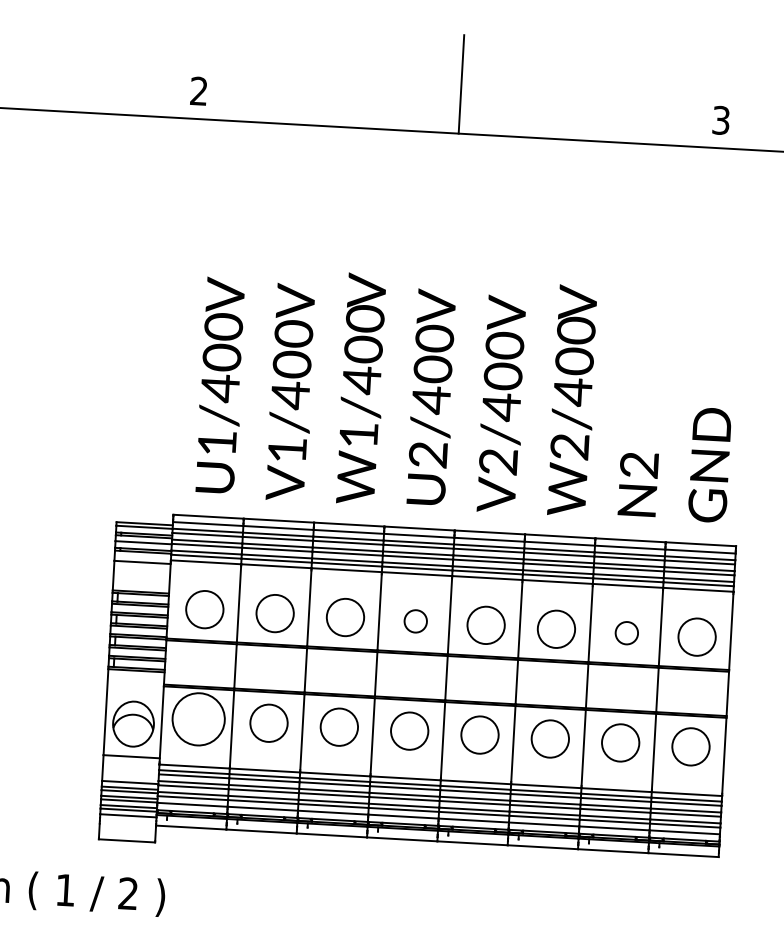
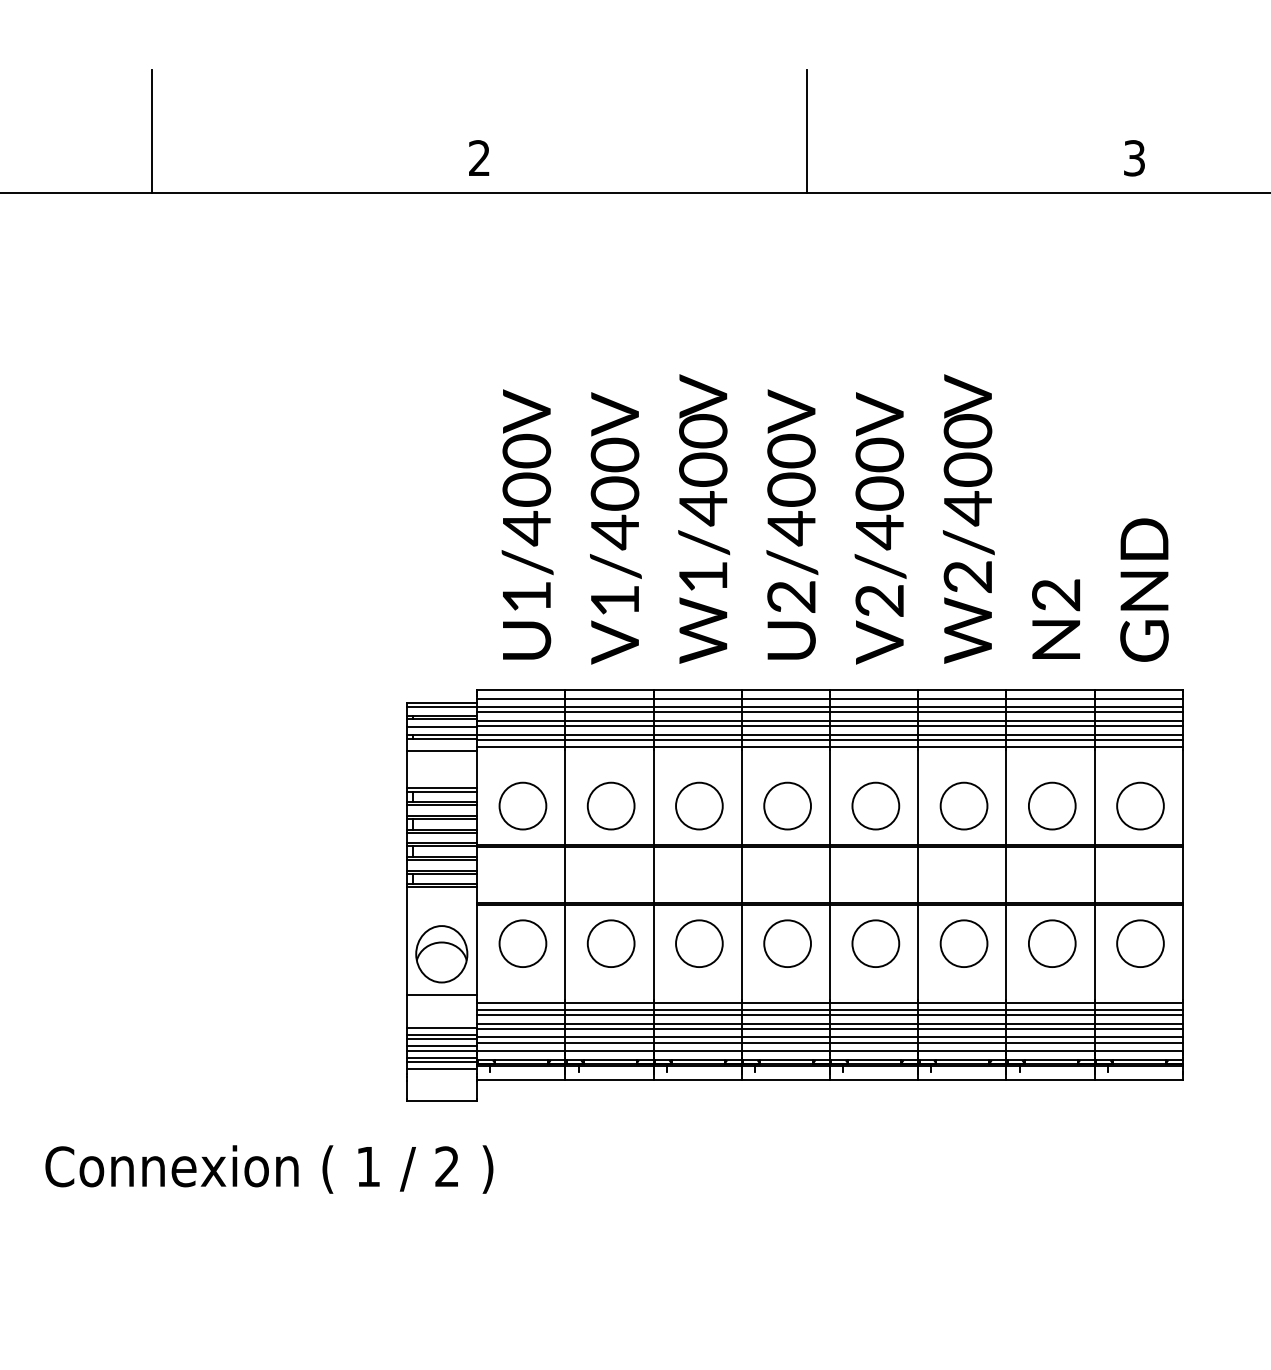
circle: (415, 620) -> (787, 805), size x1.67
circle: (626, 632) -> (1052, 805), size x1.67
circle: (198, 719) -> (522, 943), size x0.71

